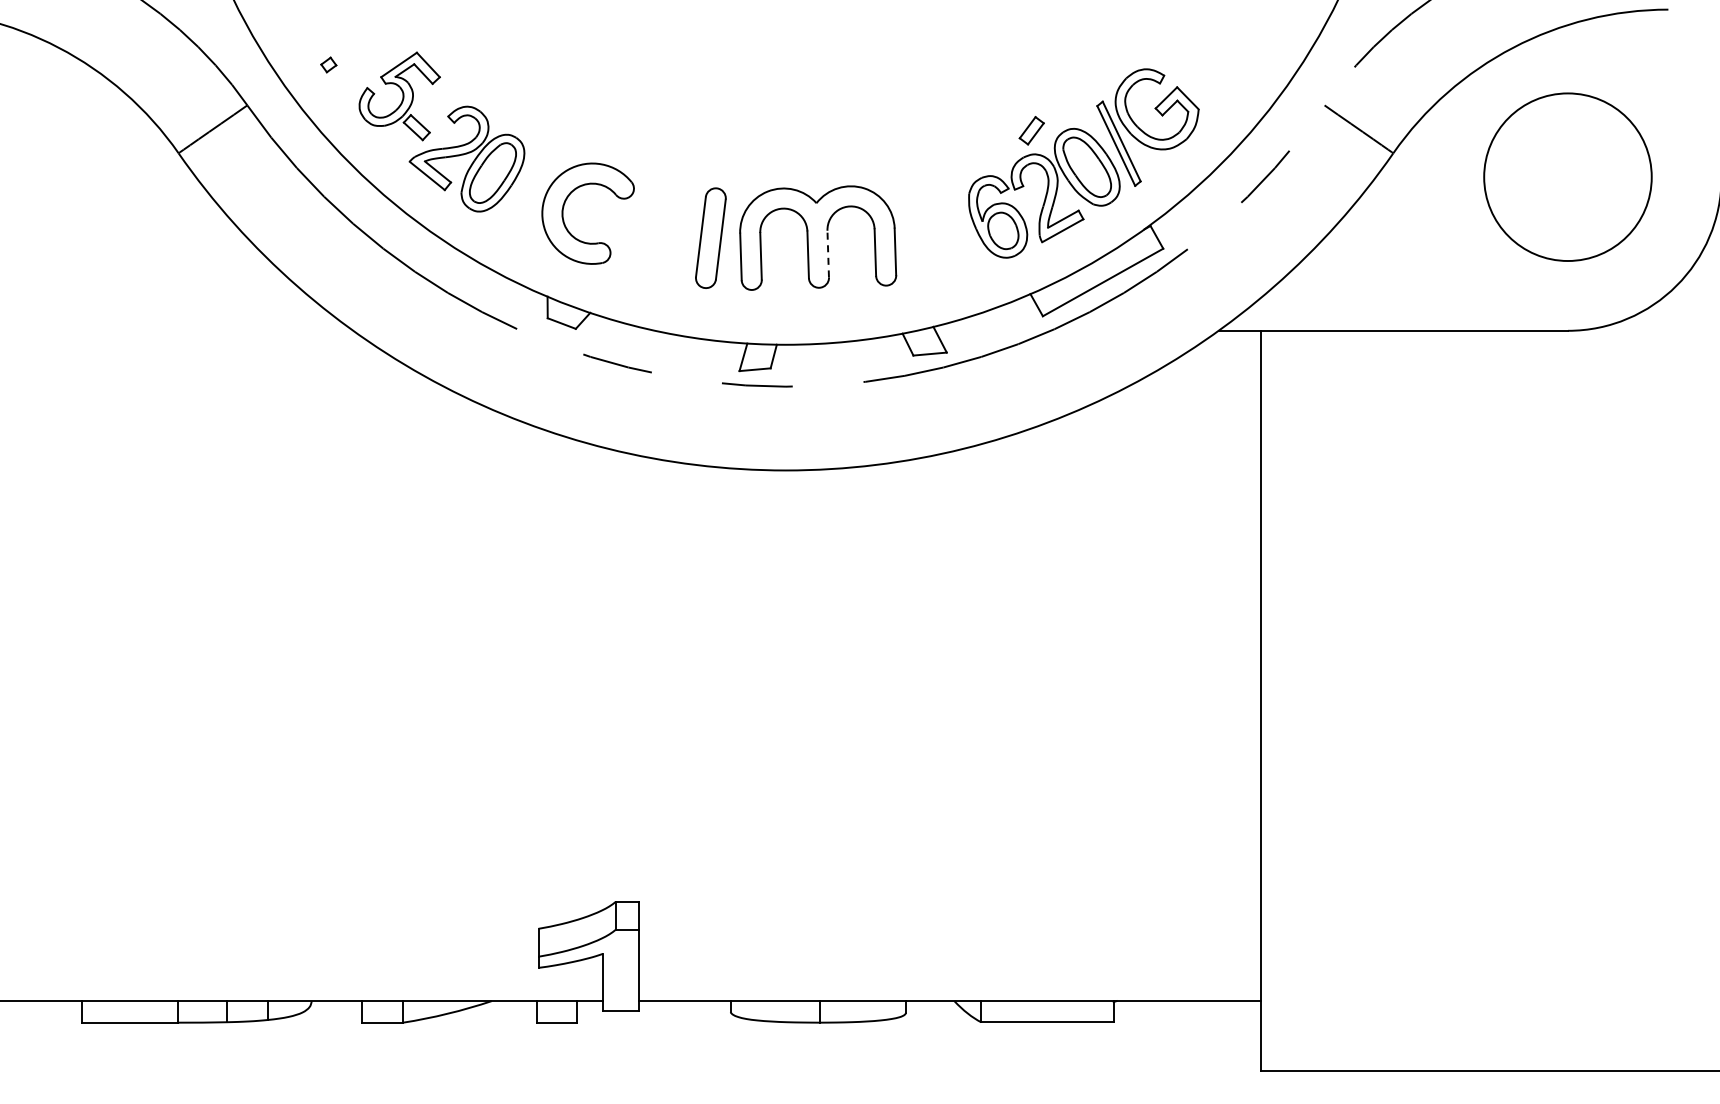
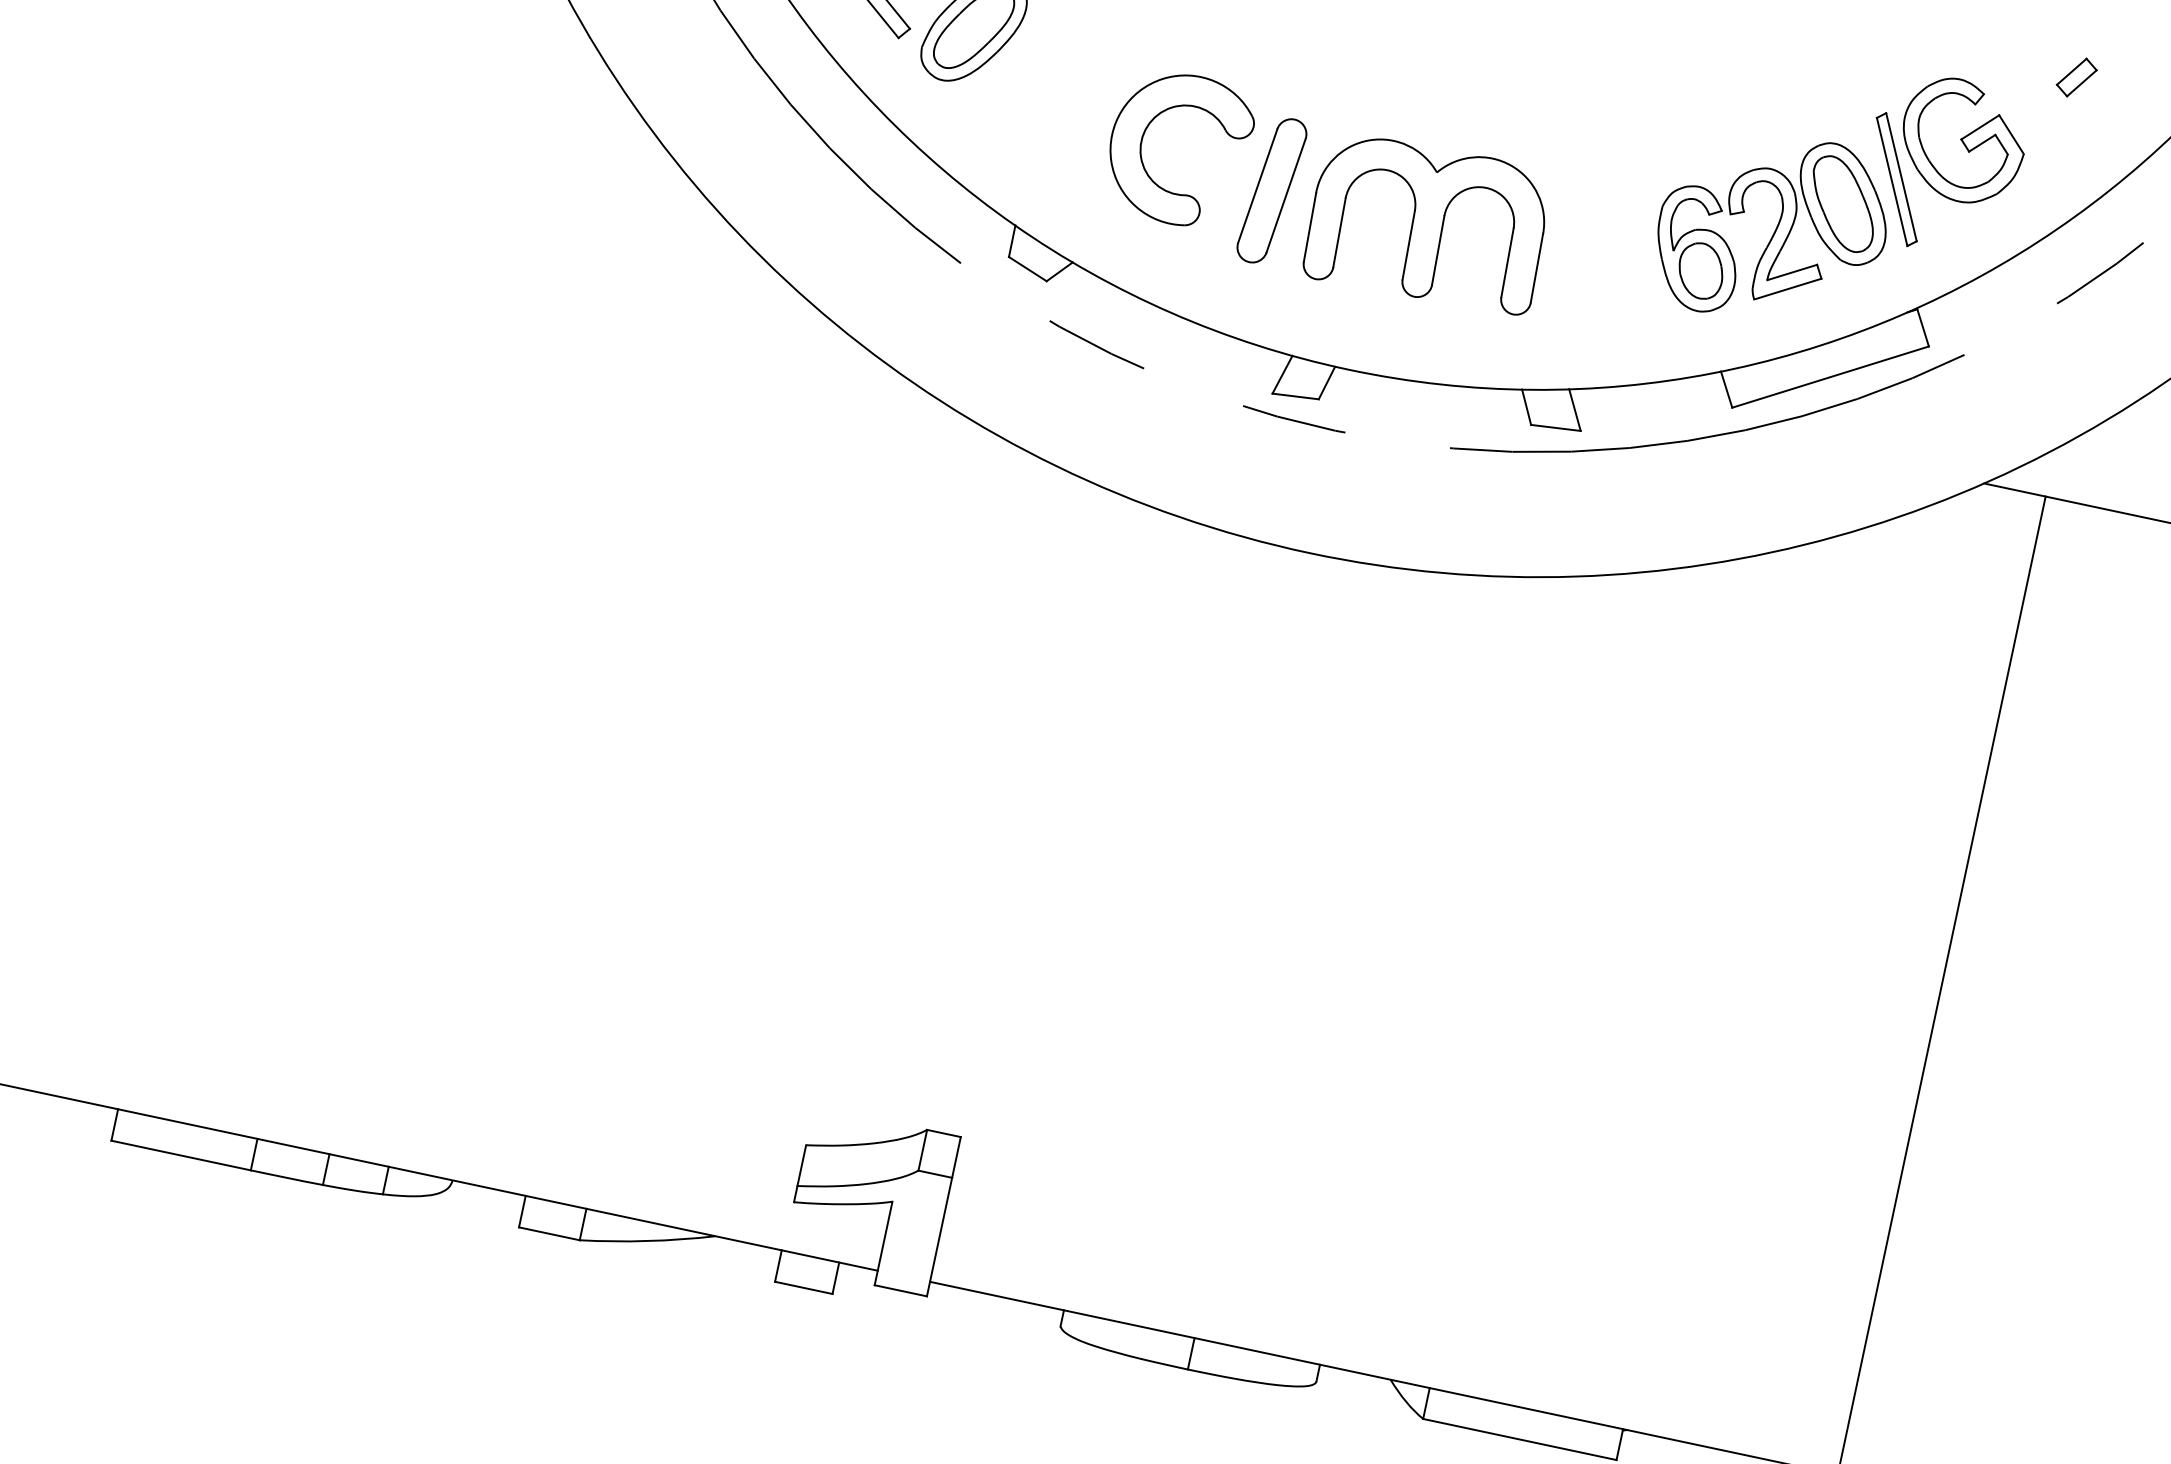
part: (1031, 130) -> (2076, 77), moved
part: (564, 207) -> (1146, 132), moved
line: (828, 253) -> (1438, 249), dashed -> solid

